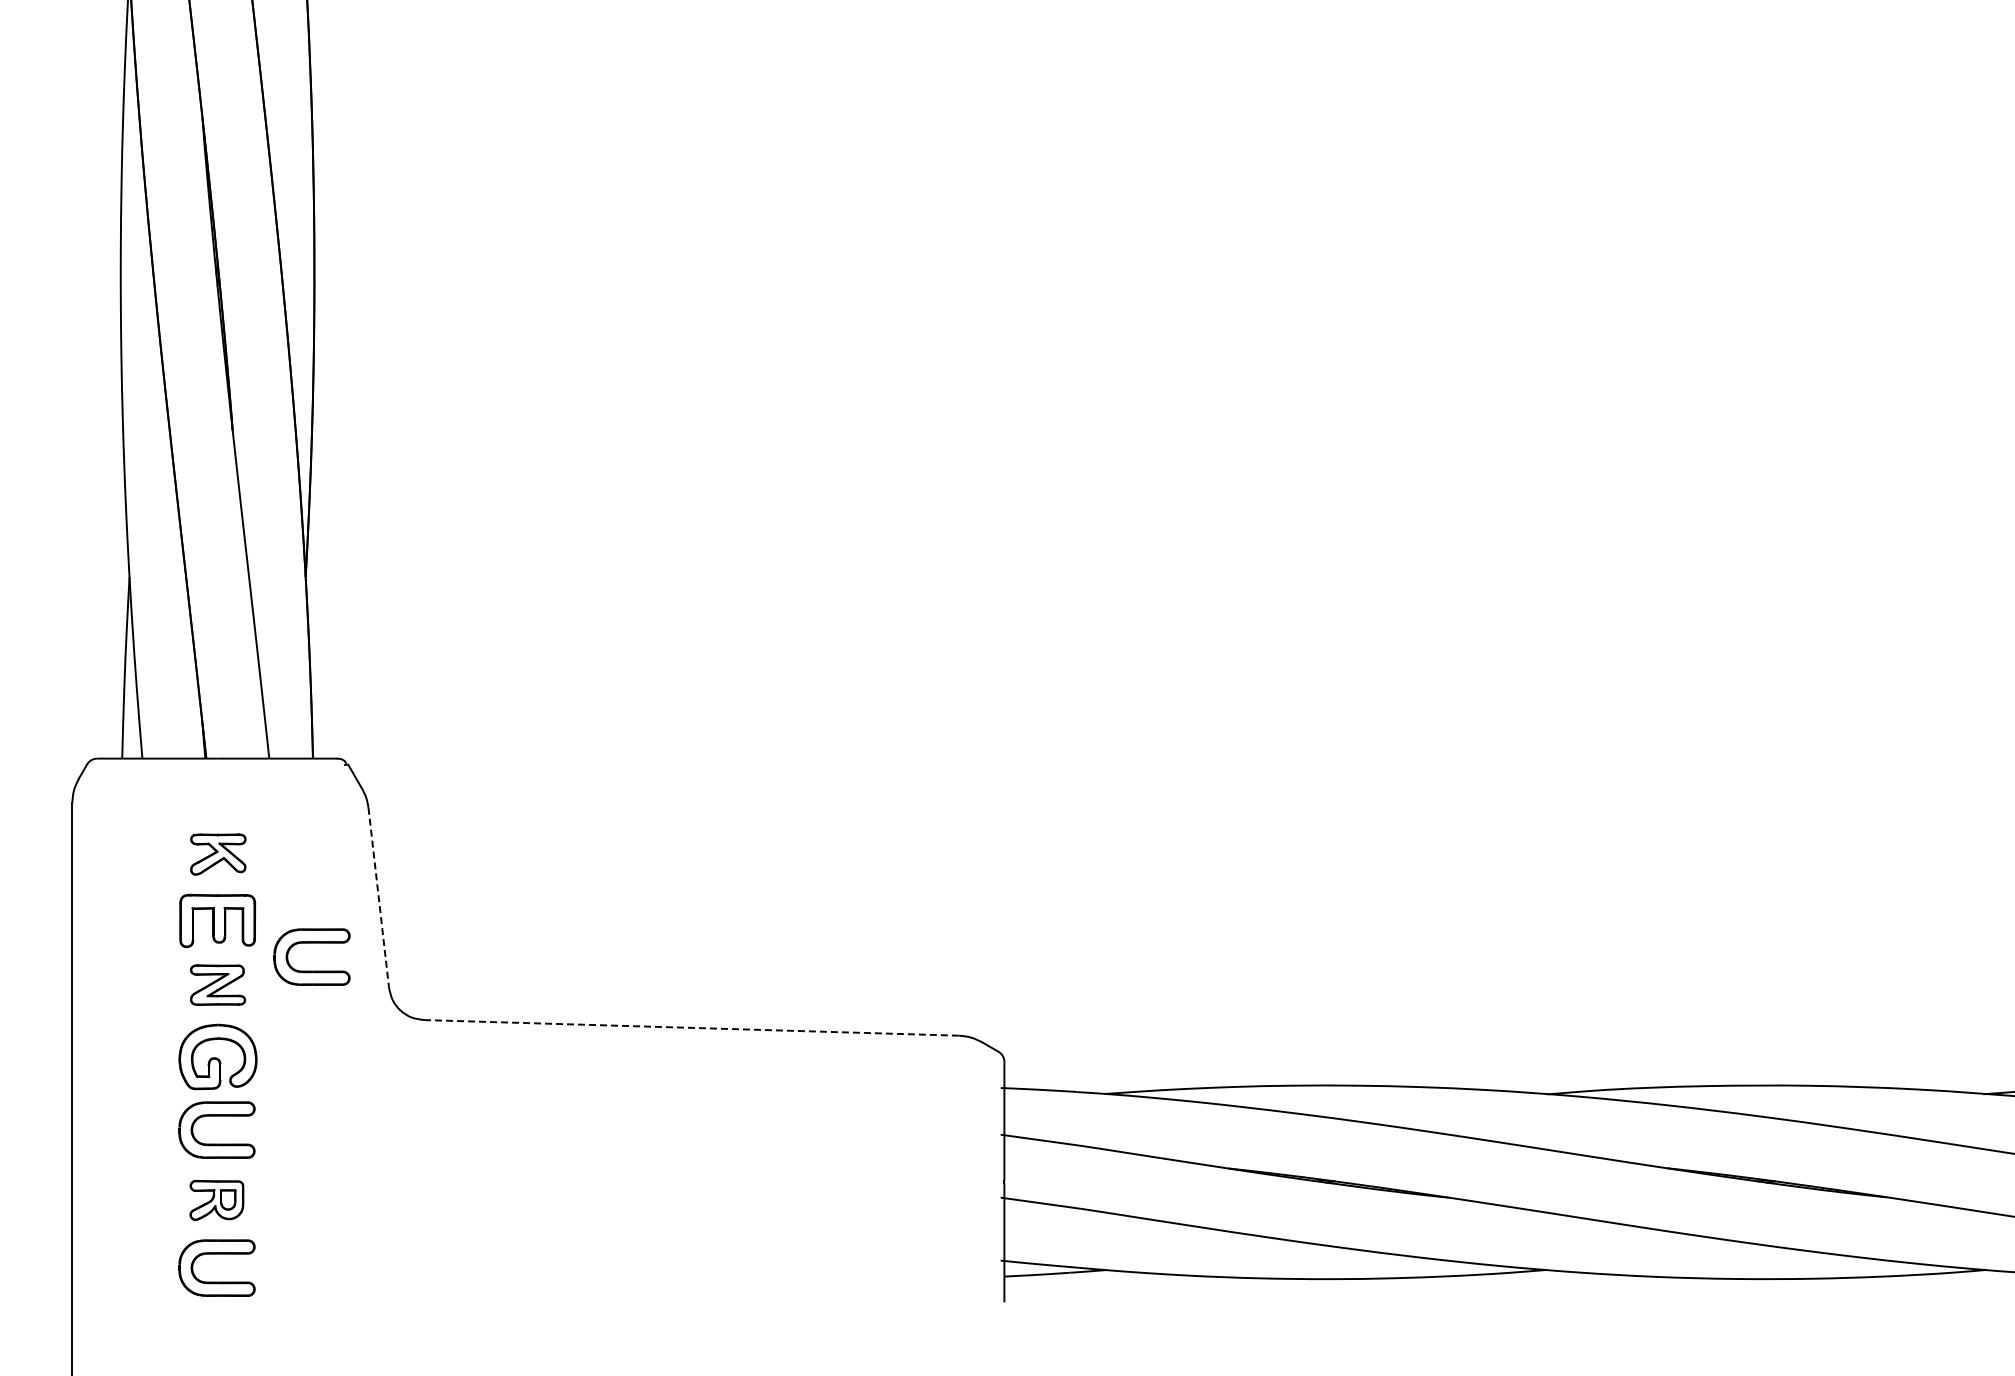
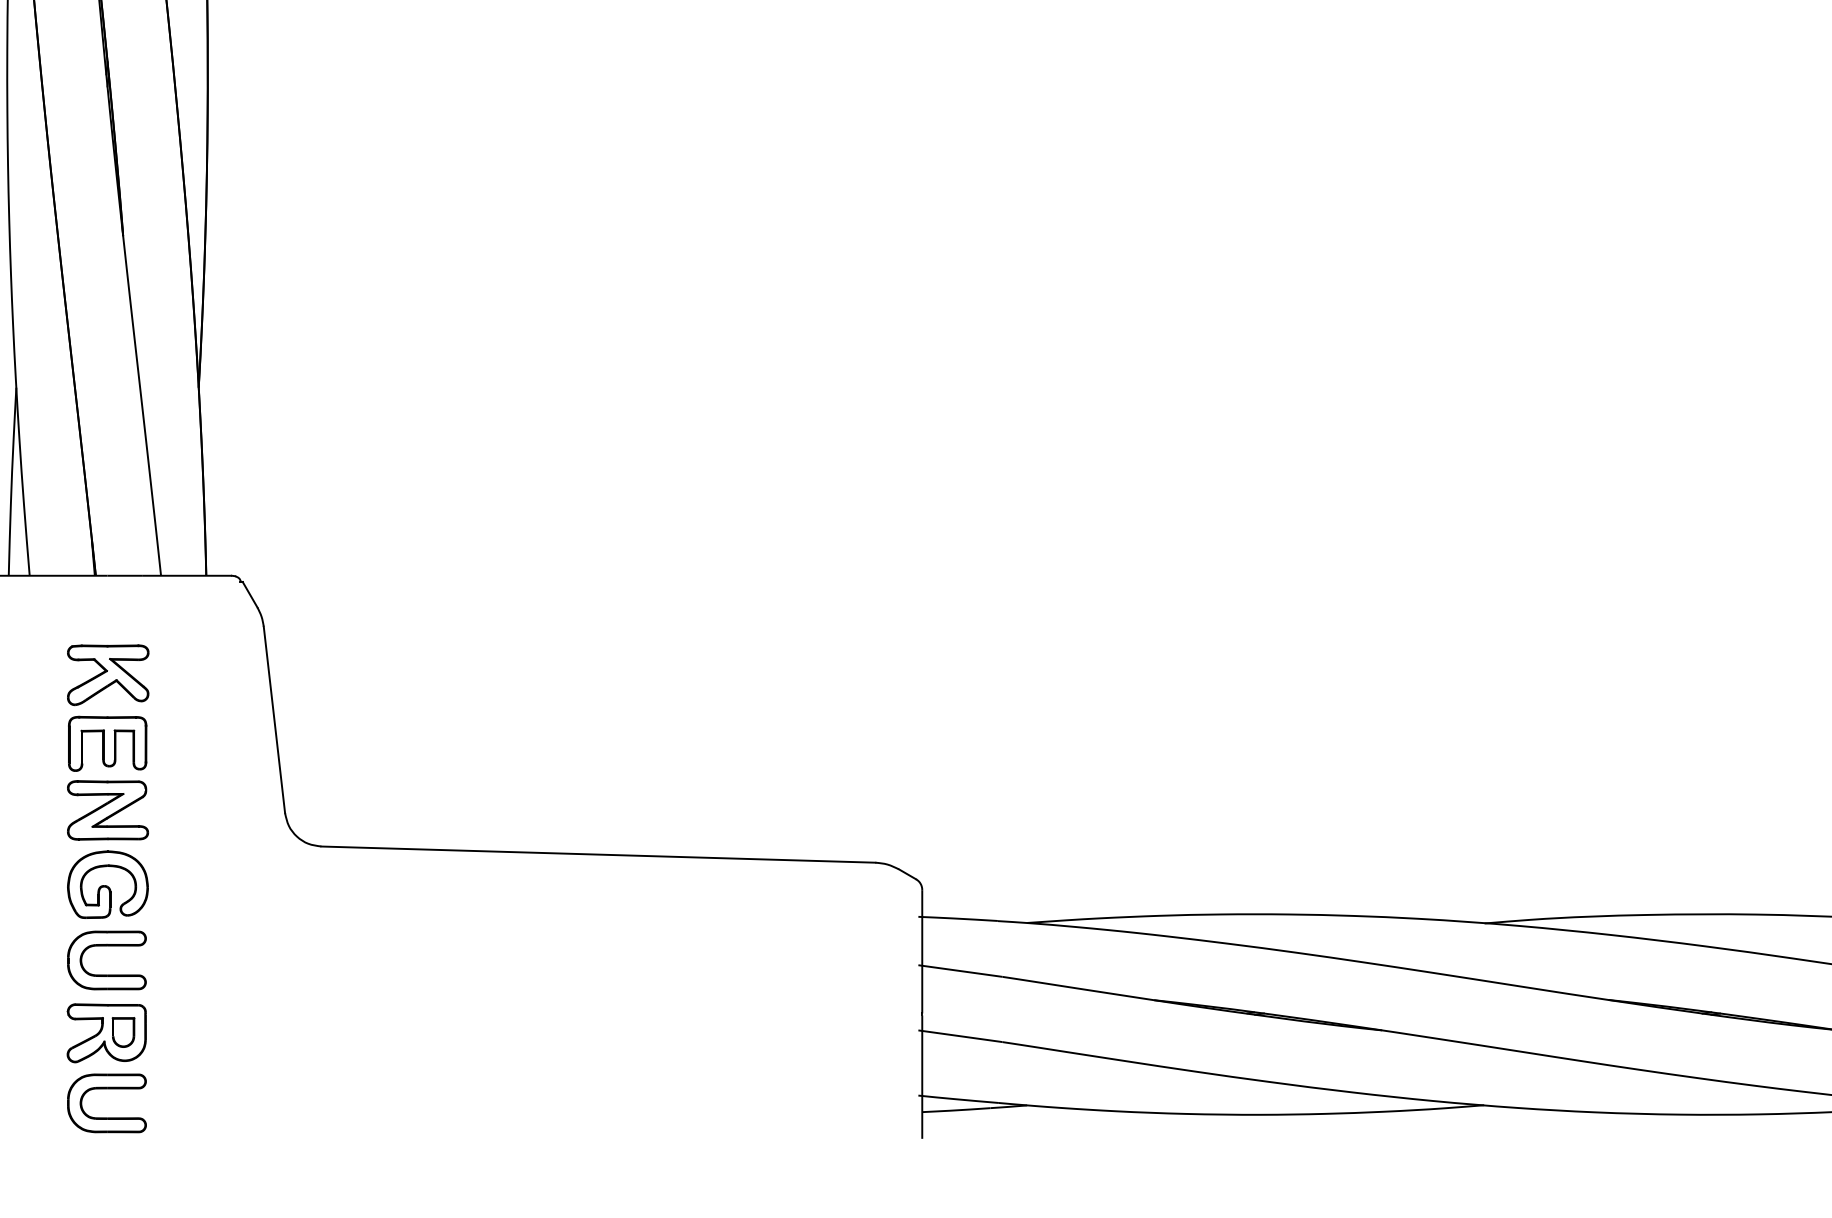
part: (218, 854) -> (108, 675), size x1.43
line: (378, 897) -> (274, 719), dashed -> solid
part: (311, 943) -> (204, 767), removed
part: (217, 984) -> (107, 809), size x1.43
line: (691, 1027) -> (598, 854), dashed -> solid
part: (216, 1200) -> (106, 1033), size x1.43

